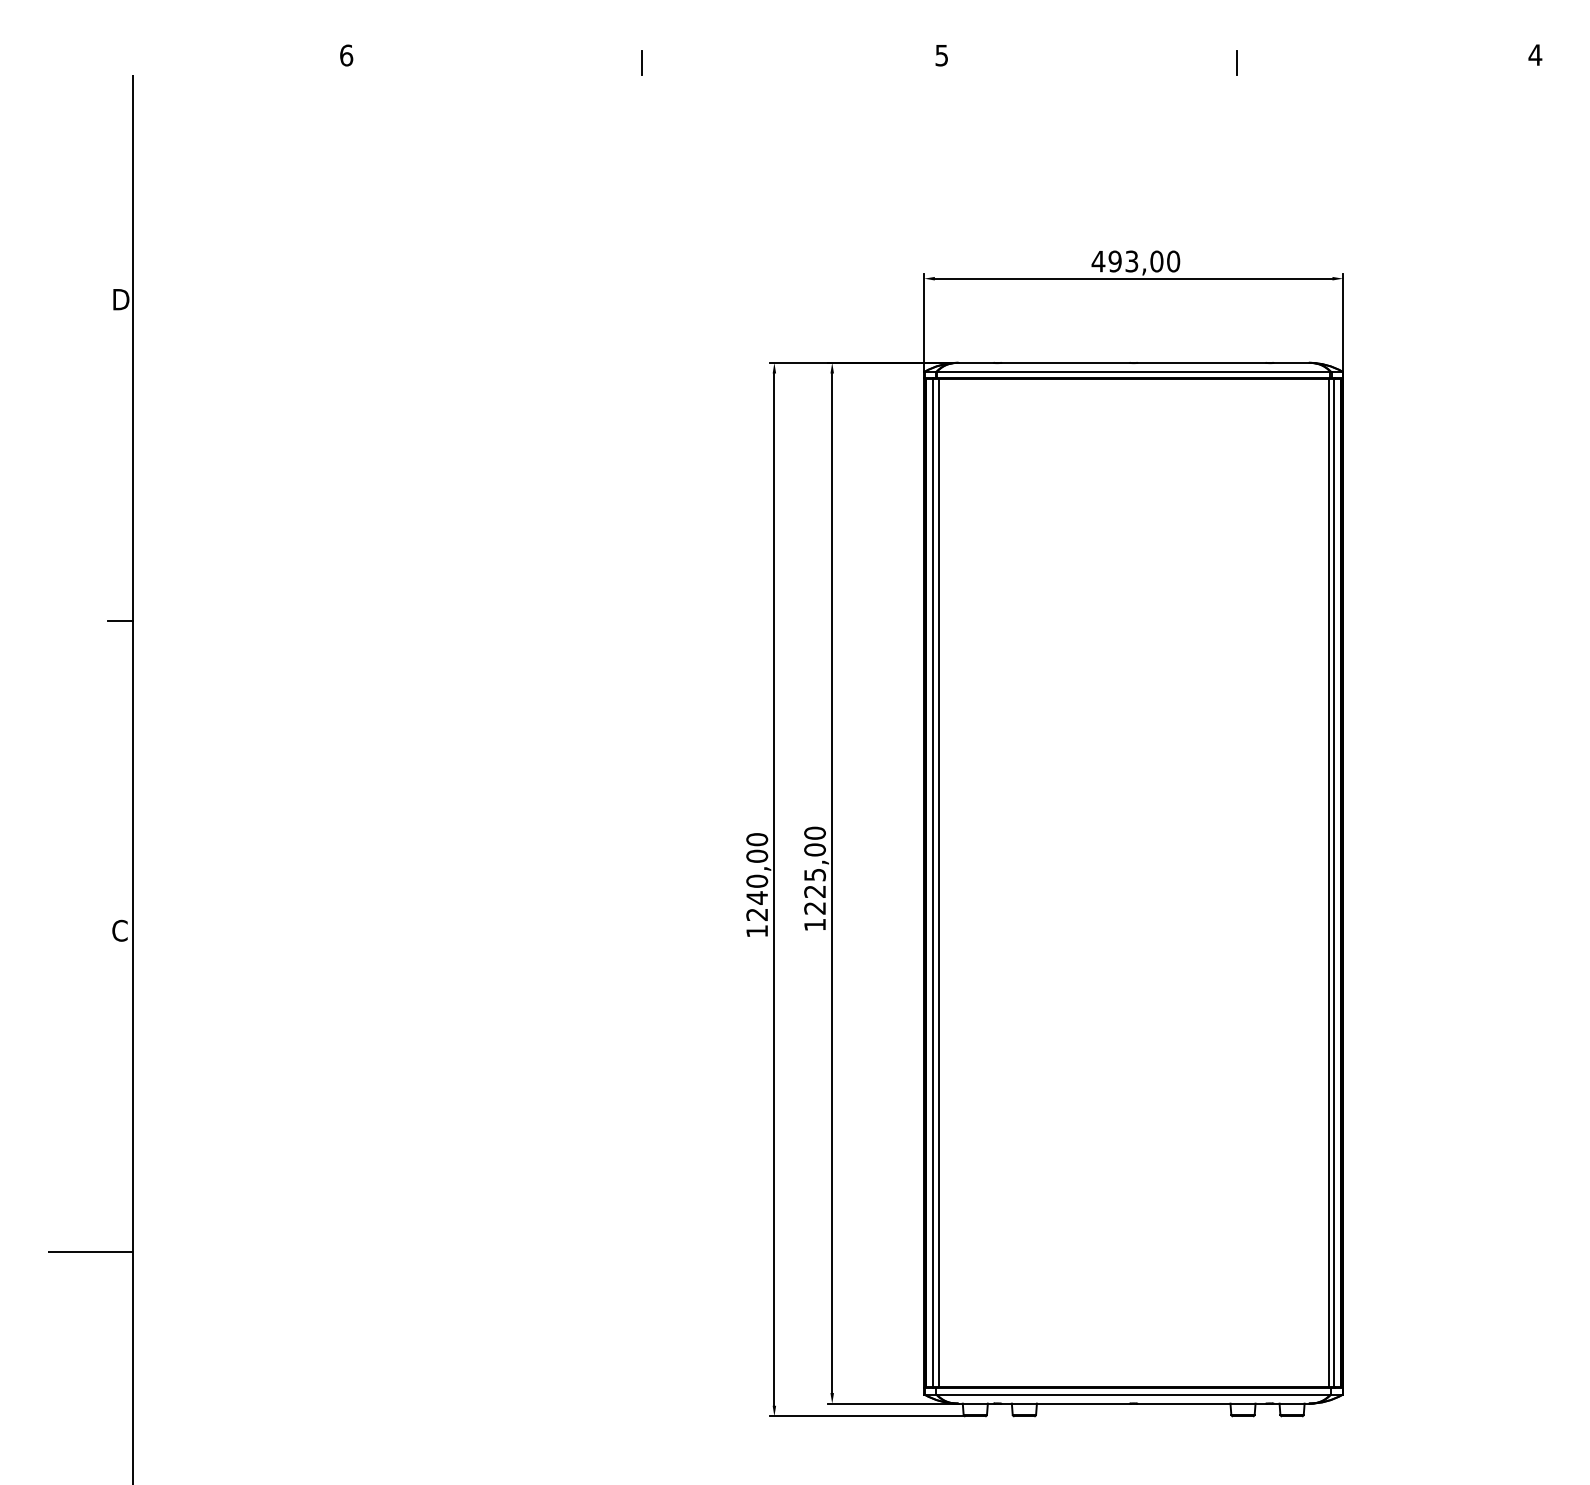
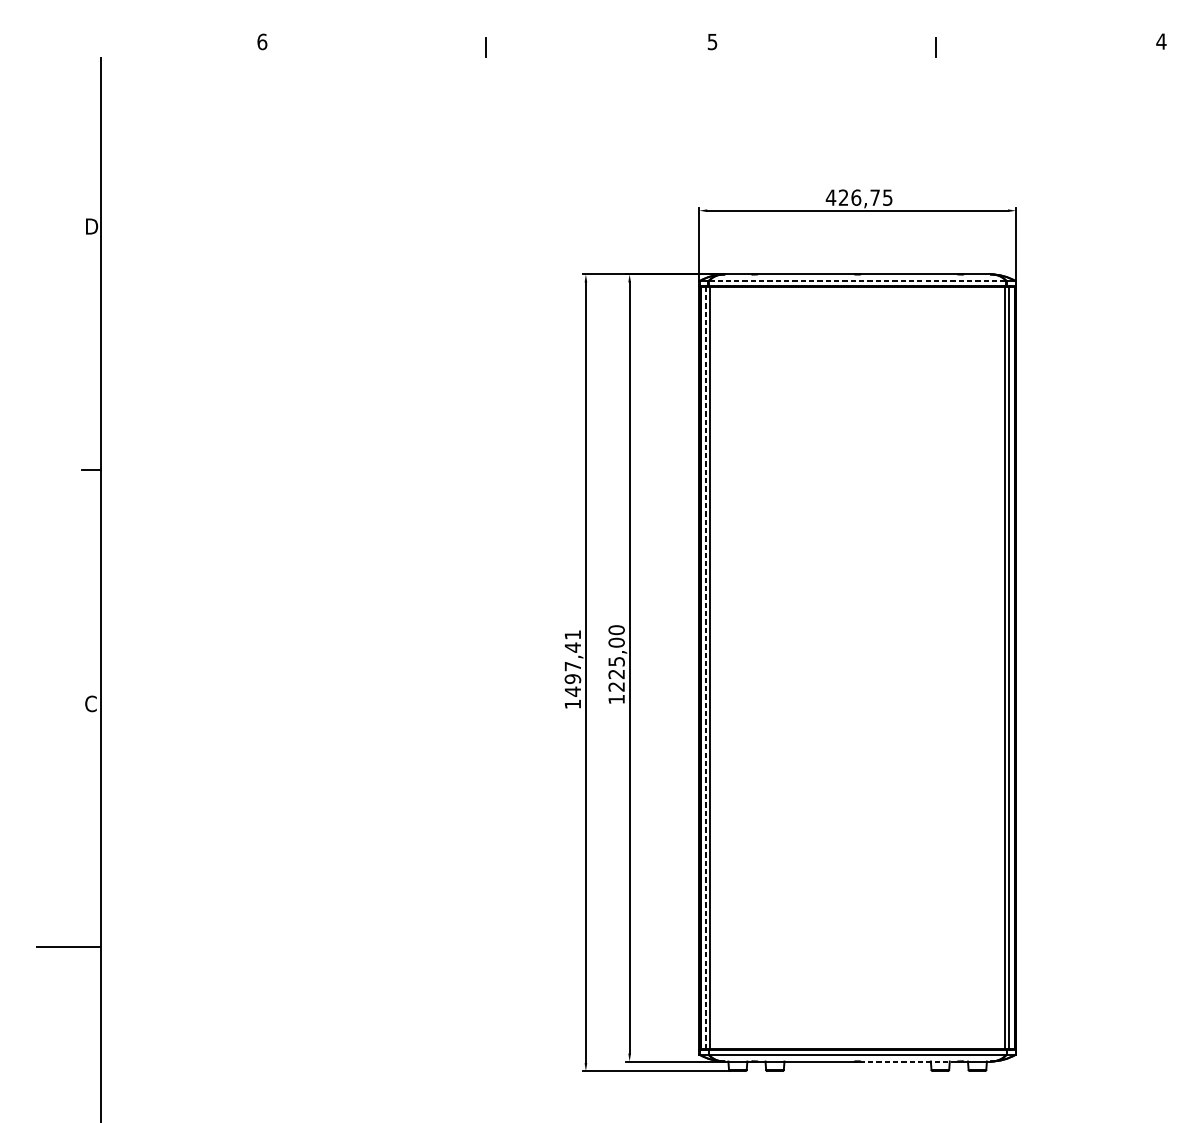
text: (1144, 261) -> (865, 197), 493,00 -> 426,75
line: (1134, 371) -> (858, 280), solid -> dashed
text: (757, 877) -> (573, 663), 1240,00 -> 1497,41
line: (933, 883) -> (706, 668), solid -> dashed
line: (1202, 1403) -> (909, 1061), solid -> dashed

